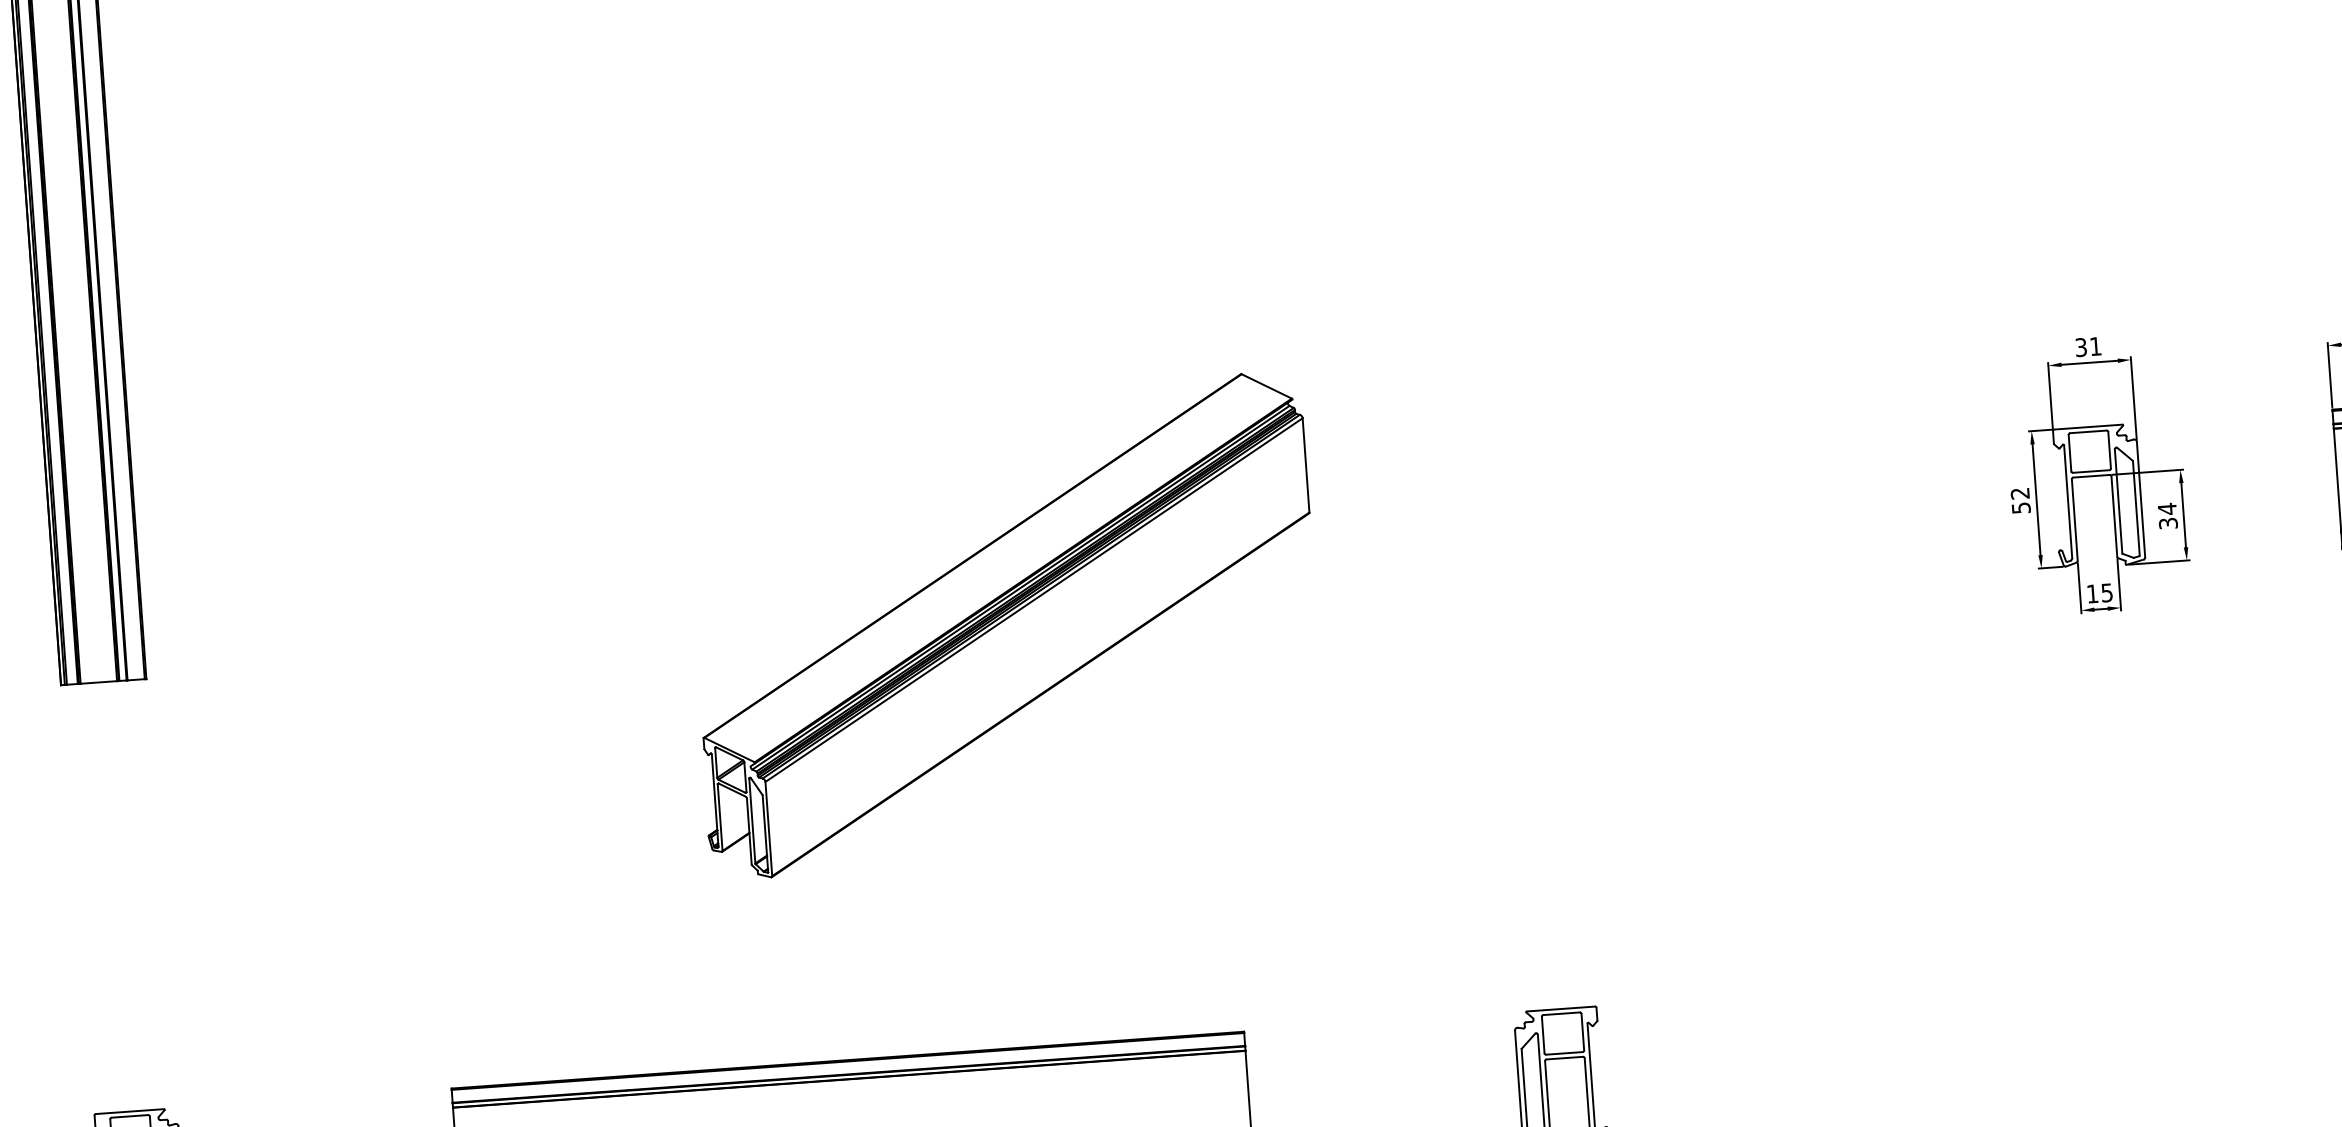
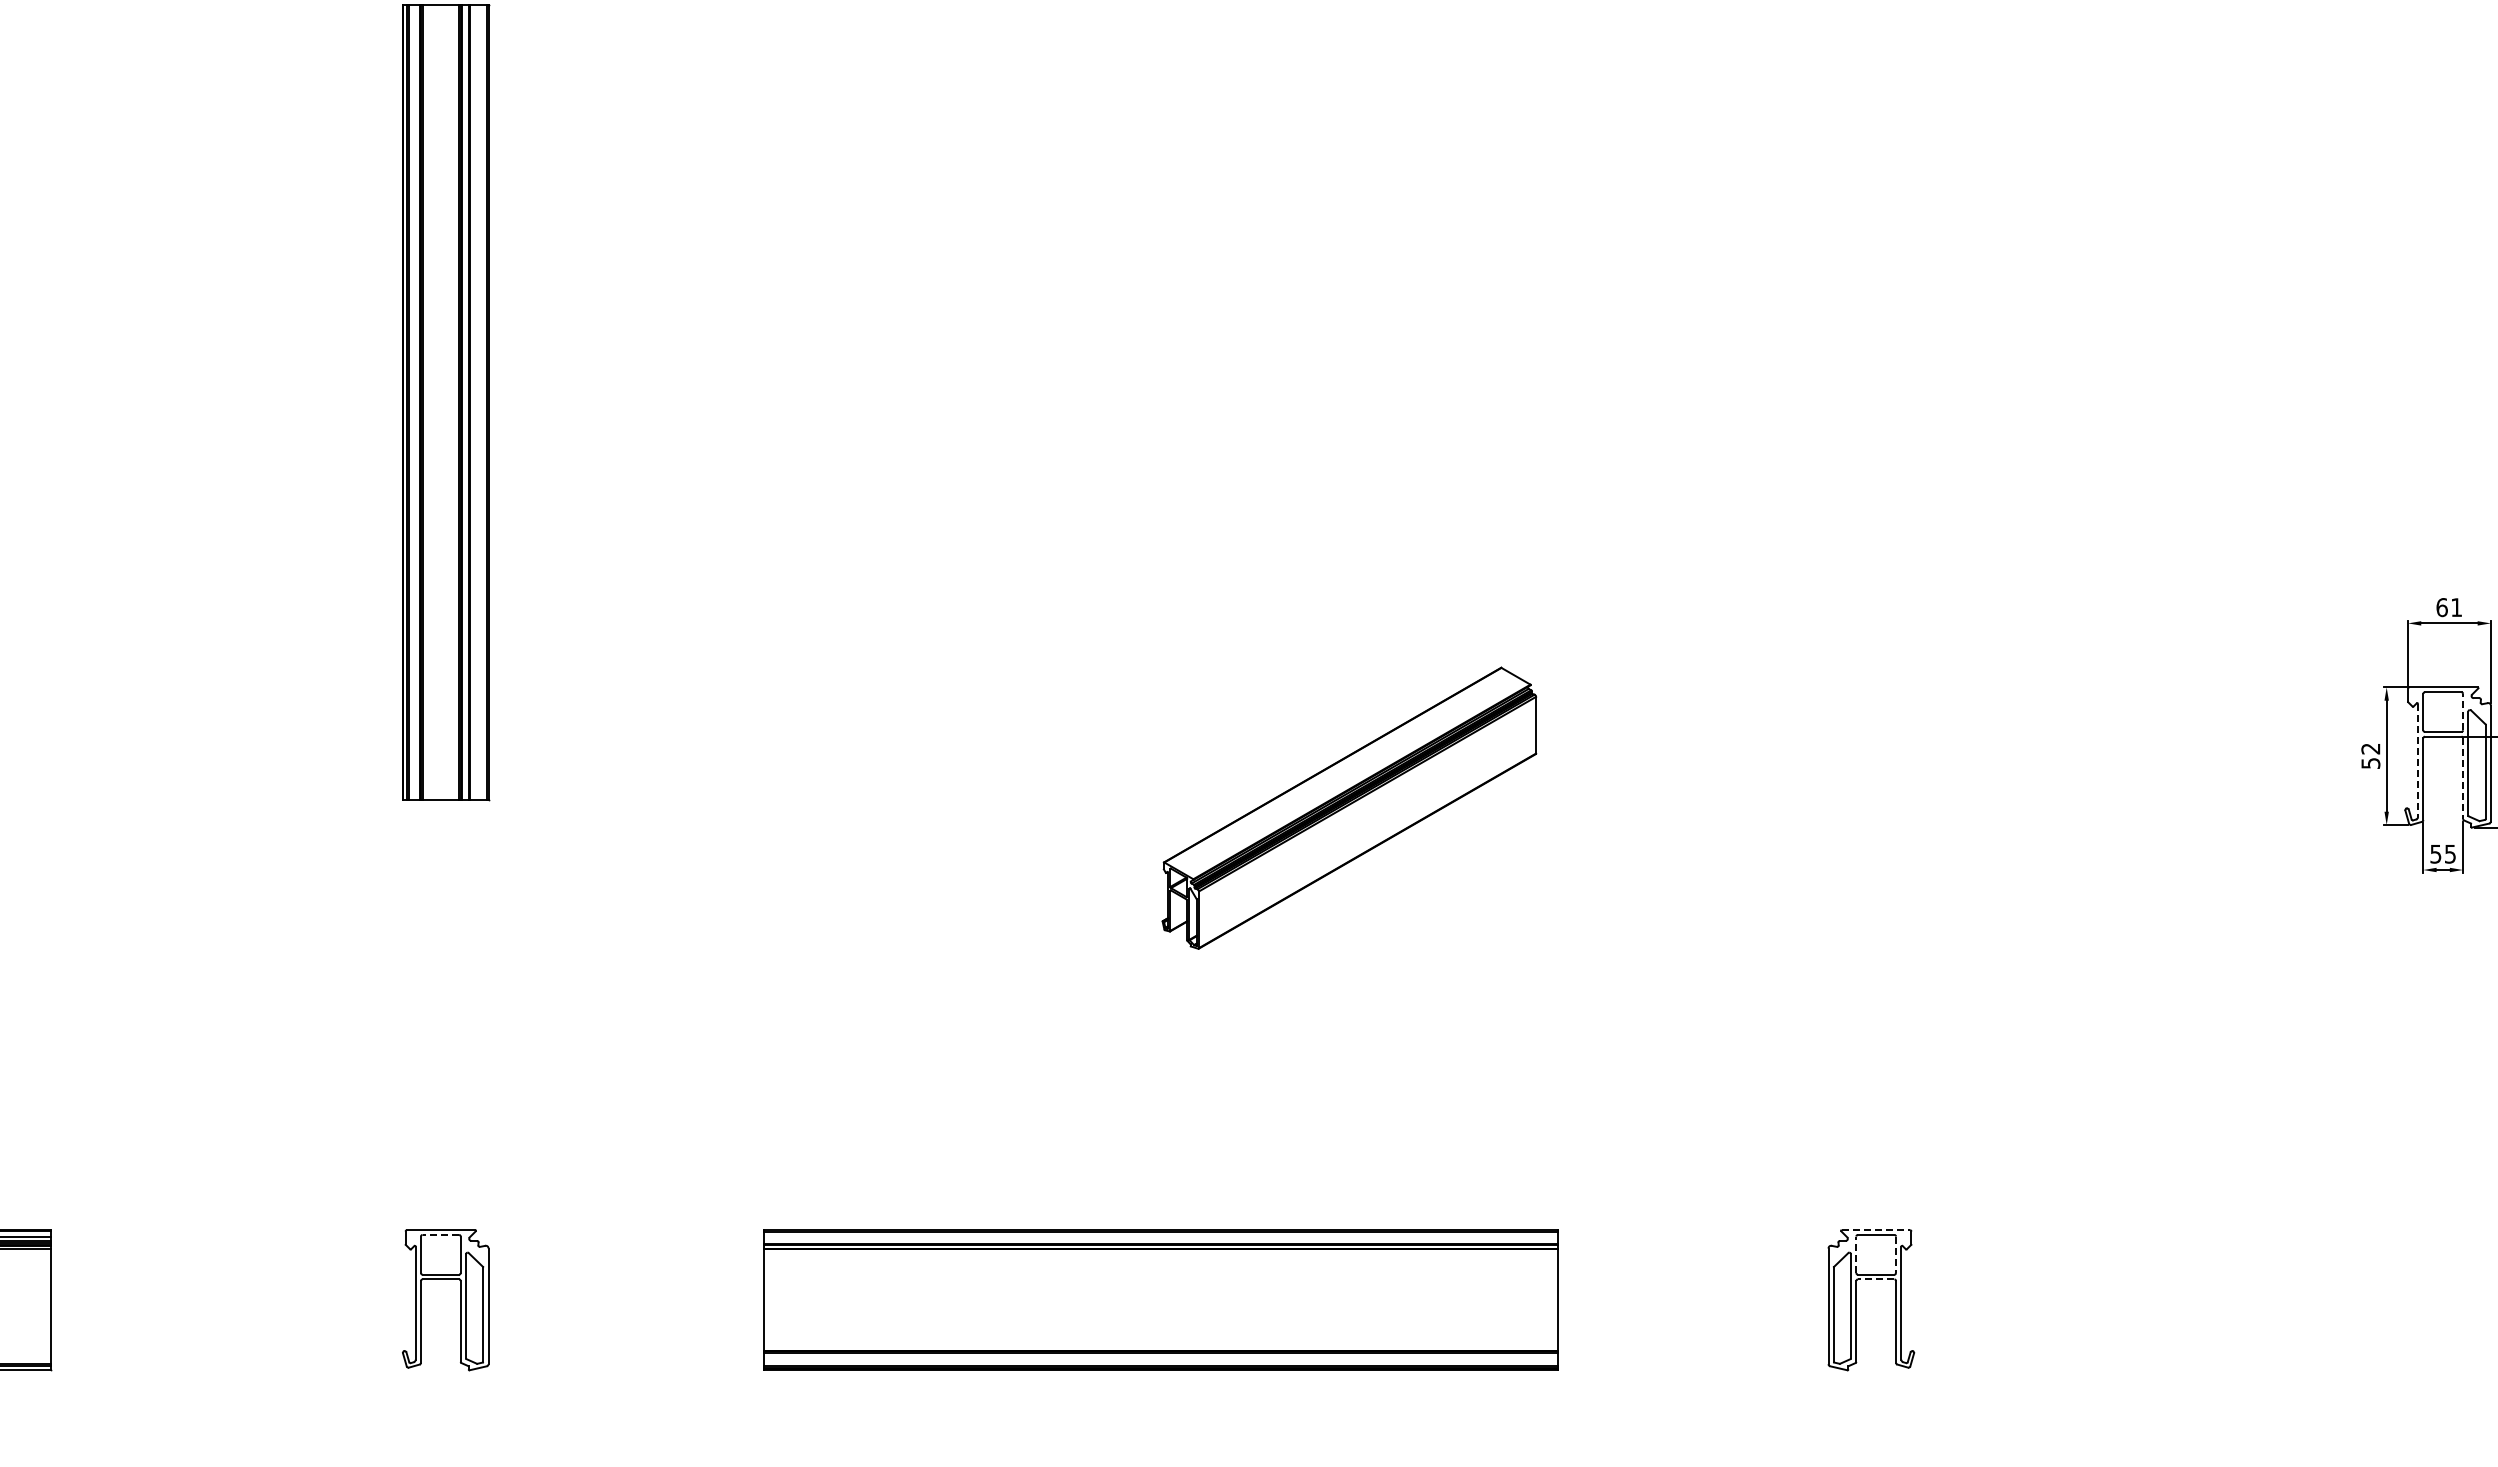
text: (2080, 347) -> (2441, 607), 31 -> 61
line: (2109, 449) -> (2463, 711), solid -> dashed
line: (2068, 501) -> (2418, 760), solid -> dashed
line: (2114, 517) -> (2463, 779), solid -> dashed
text: (2092, 594) -> (2435, 854), 15 -> 55
part: (1005, 626) -> (1349, 808), size x0.6
line: (1561, 1009) -> (1876, 1230), solid -> dashed
line: (1583, 1032) -> (1896, 1255), solid -> dashed
line: (1543, 1034) -> (1856, 1254), solid -> dashed
line: (1564, 1058) -> (1875, 1279), solid -> dashed
line: (129, 1115) -> (440, 1234), solid -> dashed

